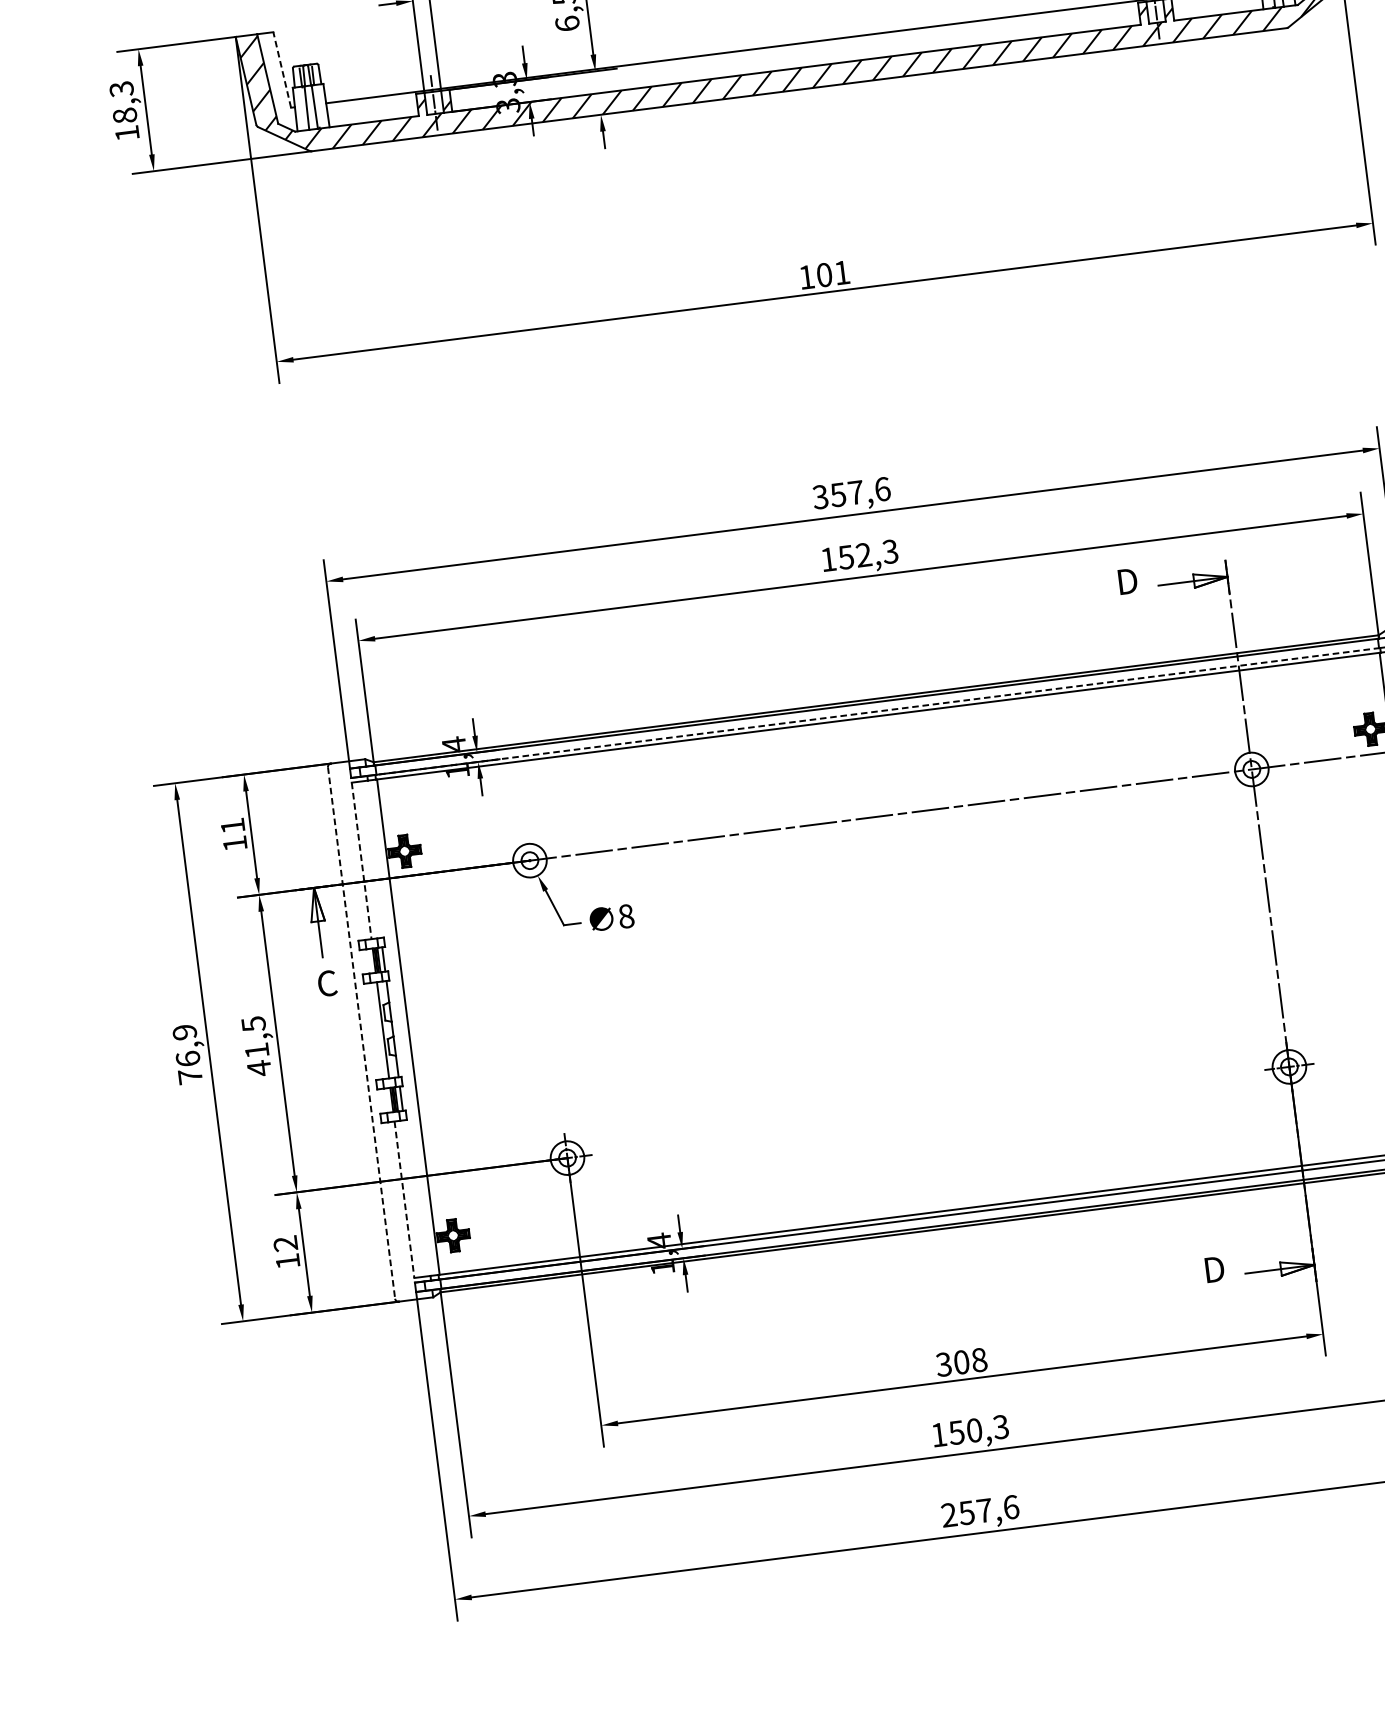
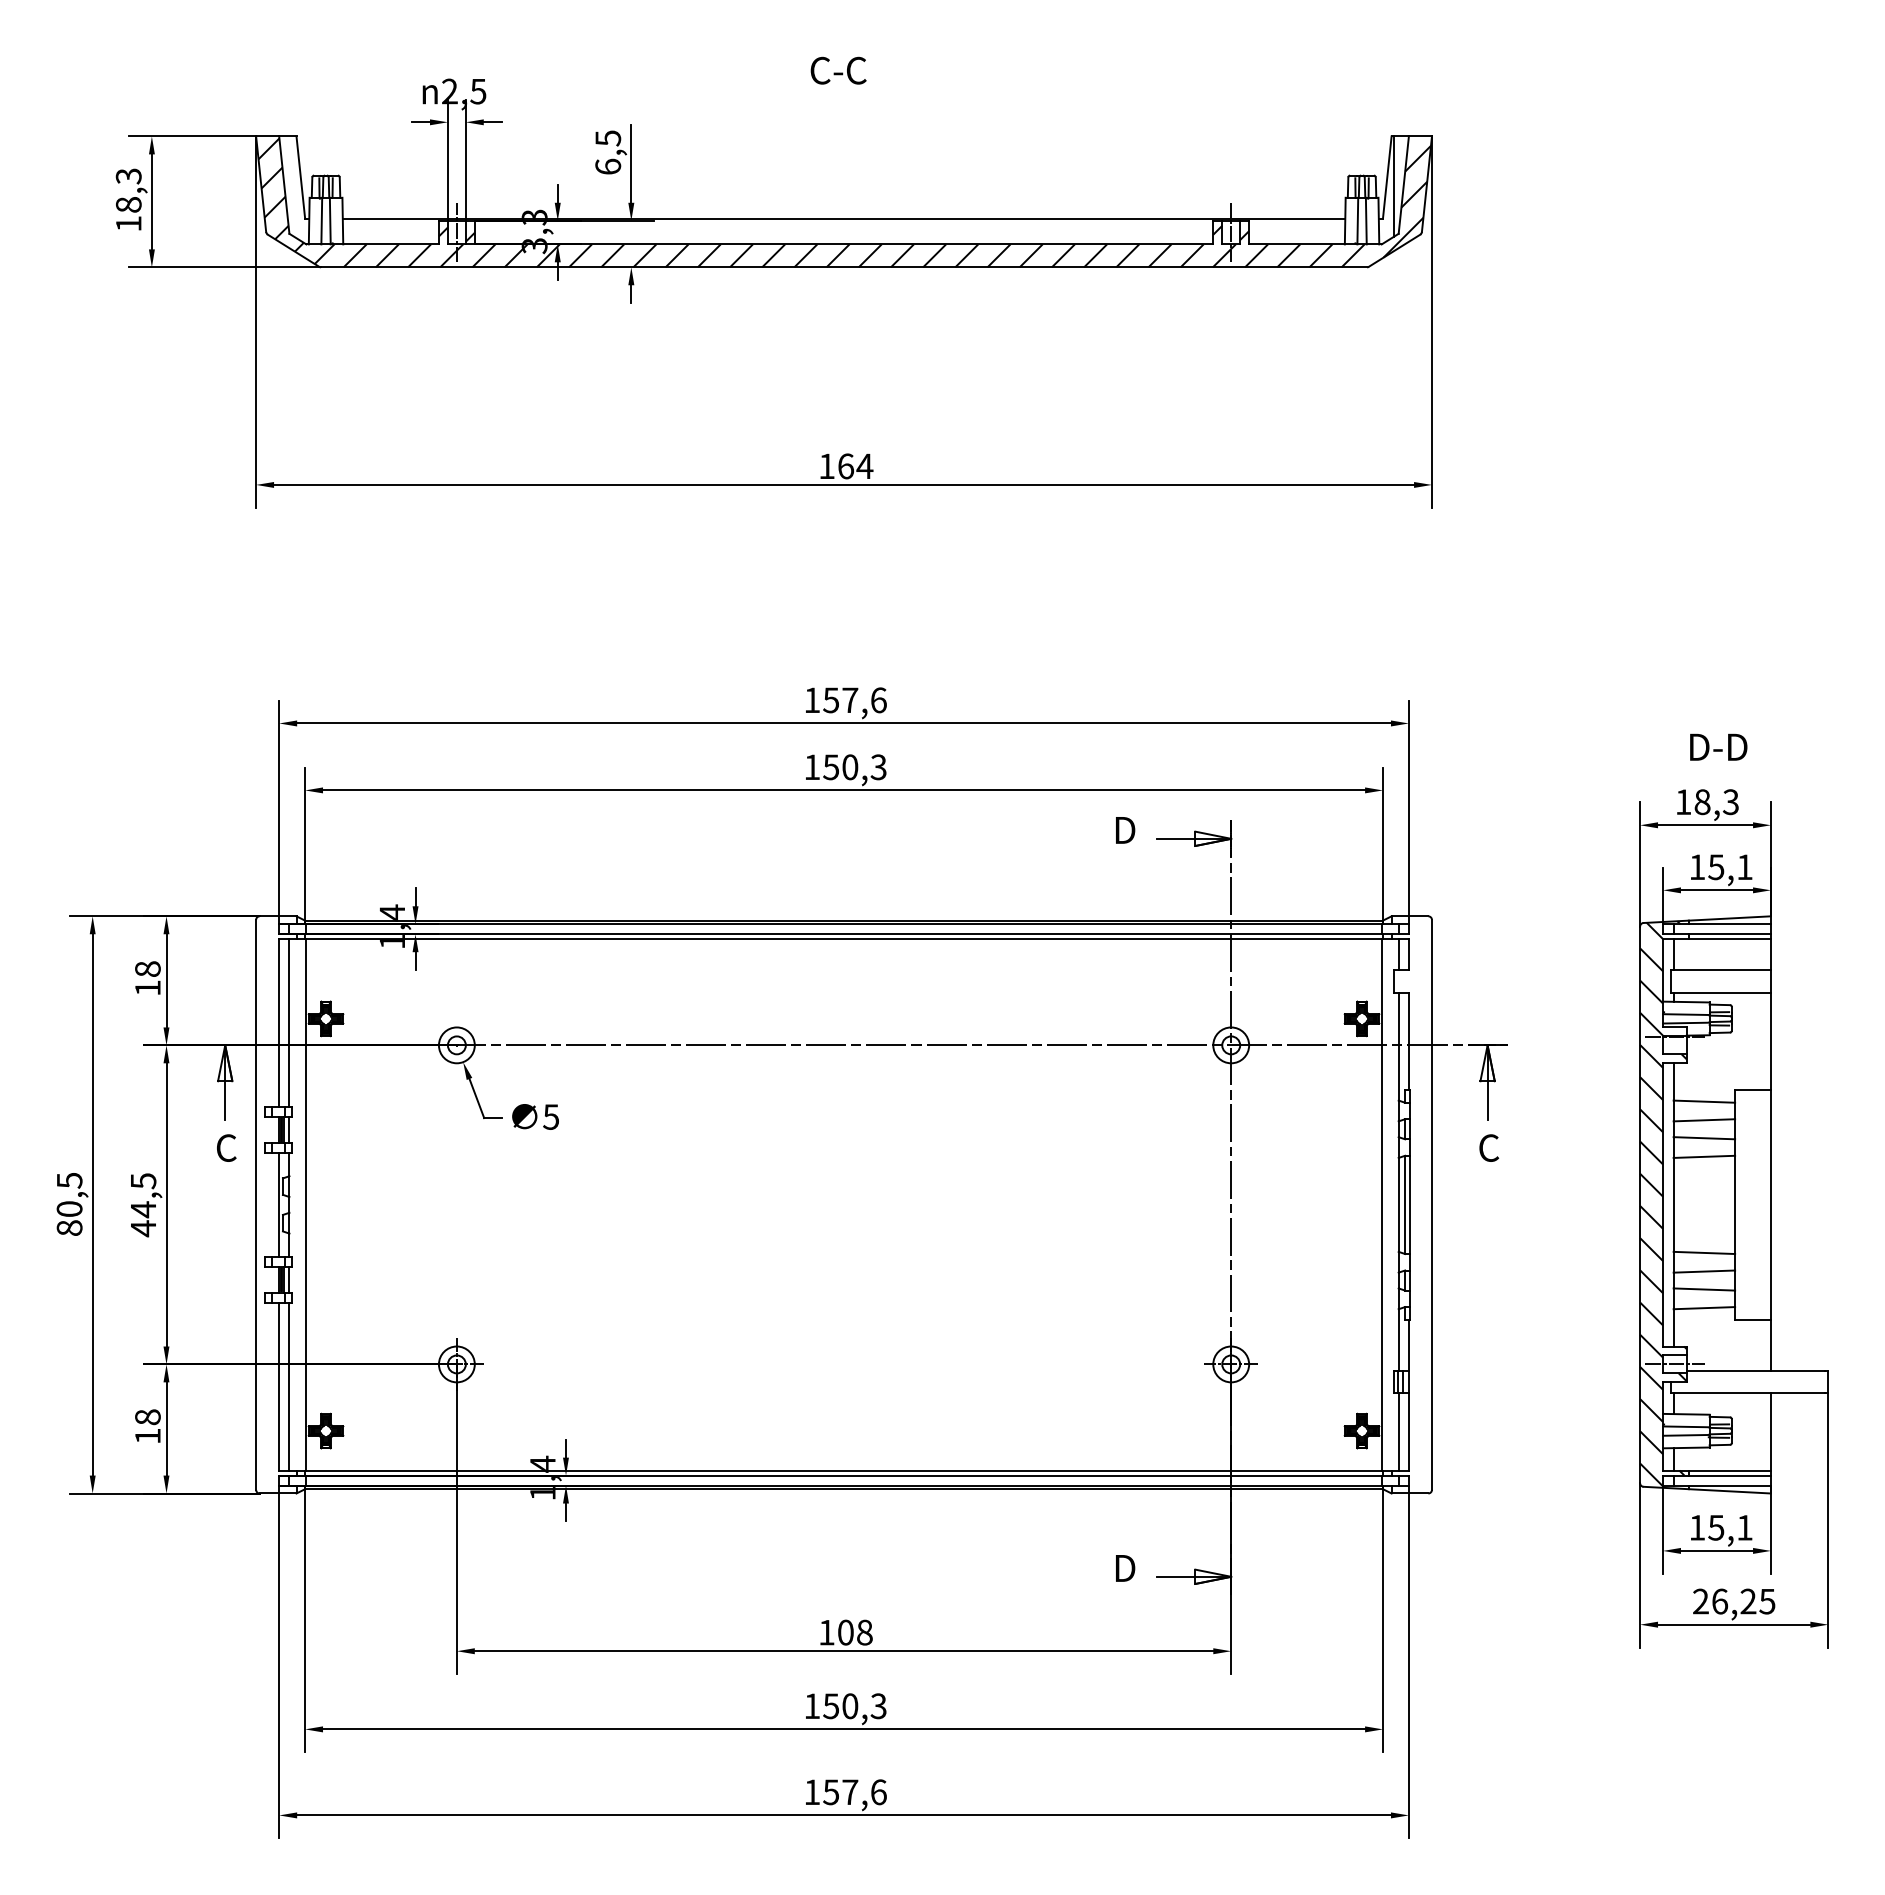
line: (281, 69) -> (300, 177), dashed -> solid
text: (833, 274) -> (855, 466), 101 -> 164
text: (819, 497) -> (811, 700), 357,6 -> 157,6
text: (864, 555) -> (850, 767), 152,3 -> 150,3
line: (878, 711) -> (844, 934), dashed -> solid
text: (232, 825) -> (147, 968), 11 -> 18
line: (371, 859) -> (289, 1023), added
line: (361, 861) -> (279, 1023), dashed -> solid
text: (626, 915) -> (551, 1116), 8 -> 5
line: (361, 1033) -> (256, 1205), dashed -> solid
text: (257, 1050) -> (143, 1209), 41,5 -> 44,5
text: (187, 1054) -> (69, 1204), 76,9 -> 80,5
line: (414, 1198) -> (289, 1386), added
line: (404, 1199) -> (279, 1386), dashed -> solid
text: (285, 1244) -> (147, 1417), 12 -> 18
text: (943, 1364) -> (826, 1632), 308 -> 108
text: (949, 1514) -> (812, 1791), 257,6 -> 157,6

